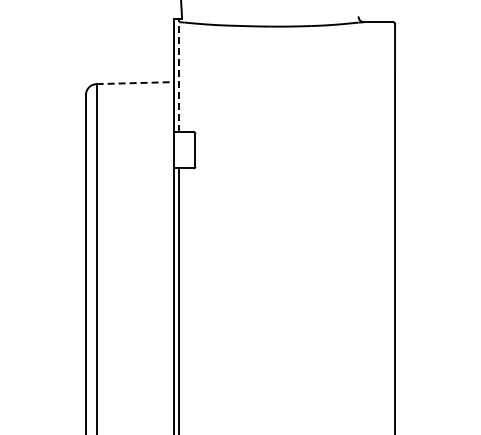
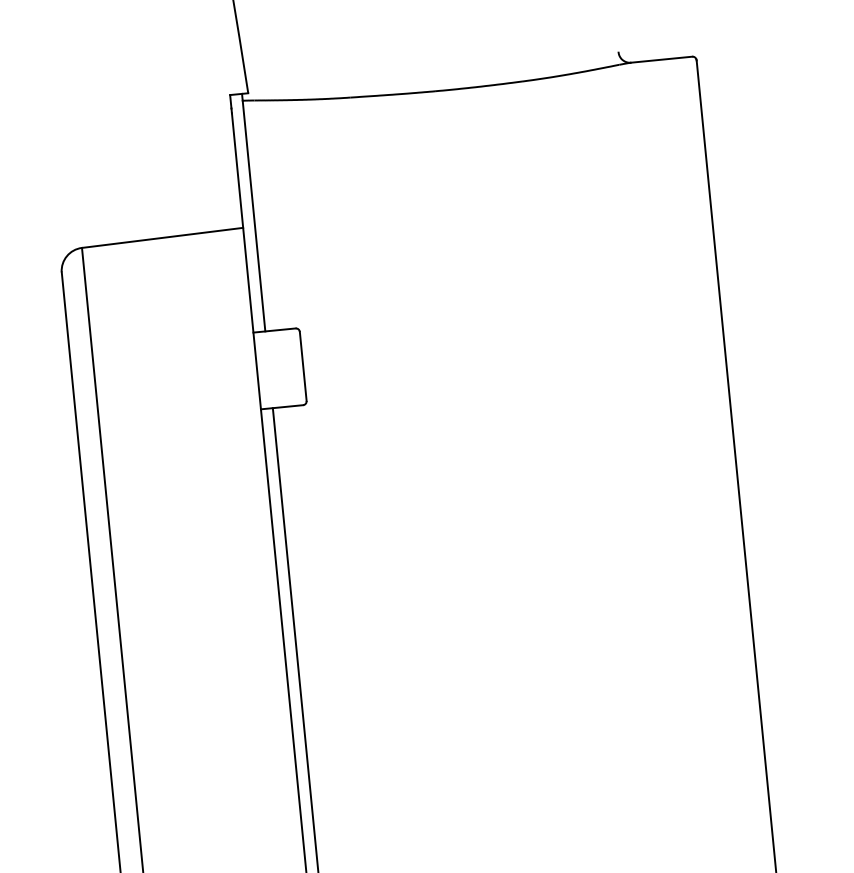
line: (179, 75) -> (254, 212), dashed -> solid
line: (135, 83) -> (163, 238), dashed -> solid

